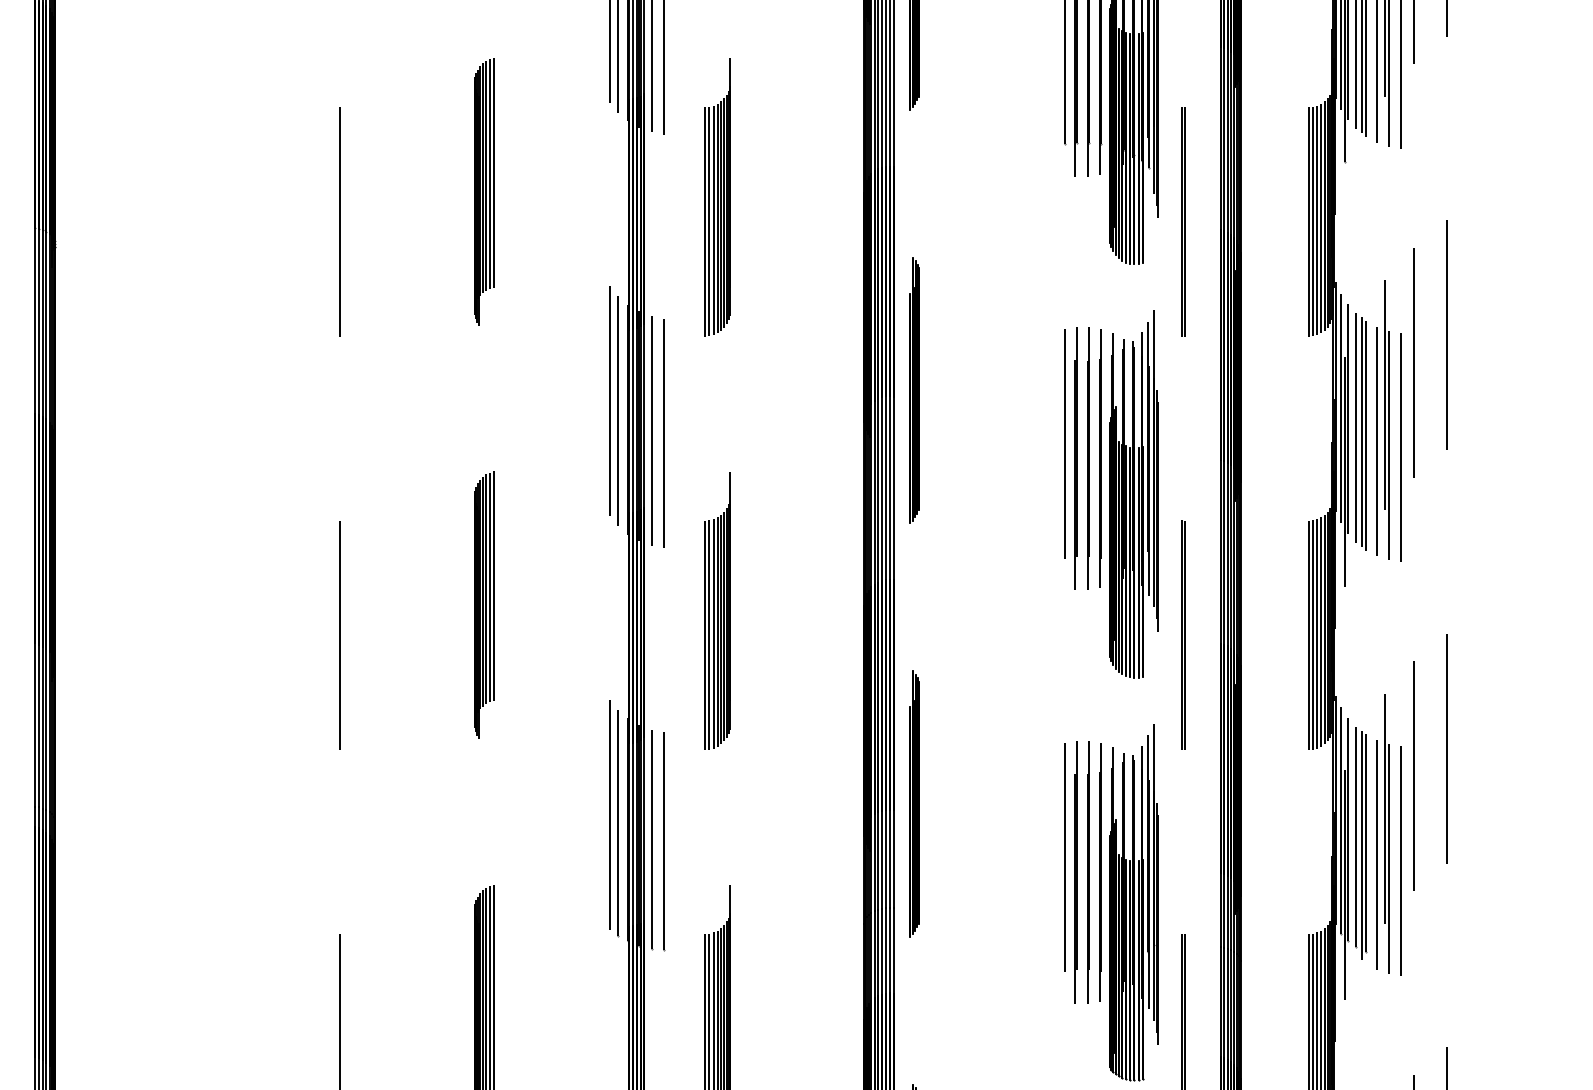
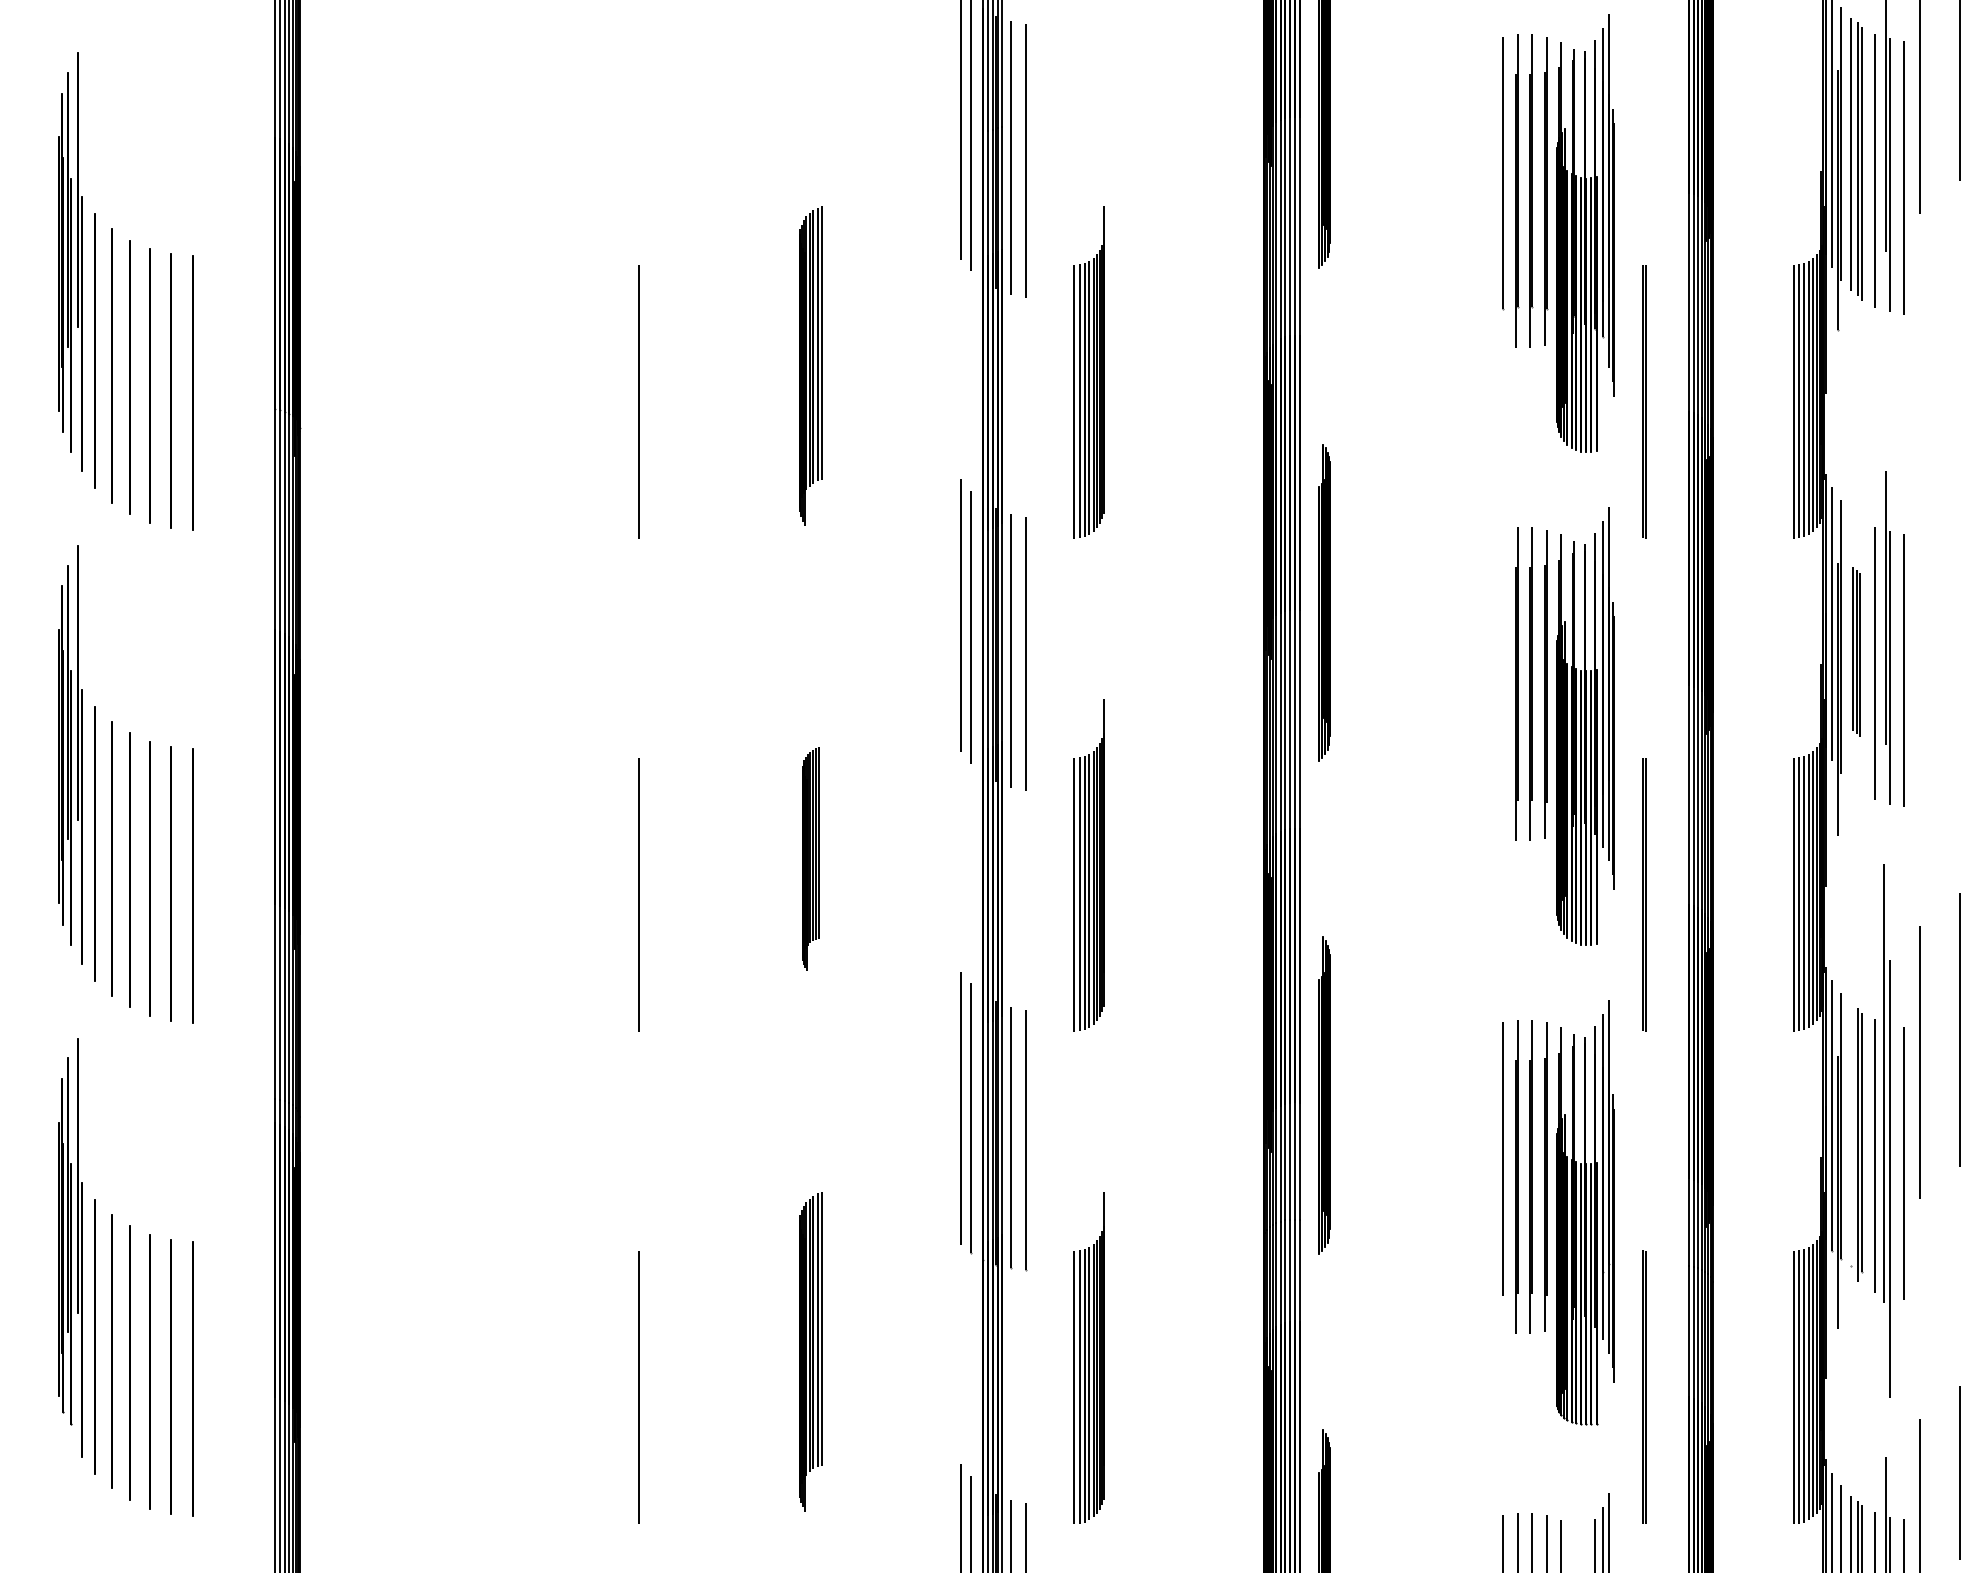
line: (1447, 335) -> (1959, 536), removed
line: (1413, 362) -> (1919, 569), removed
part: (1361, 431) -> (1856, 651), size x0.6
line: (1064, 443) -> (1502, 665), removed
part: (483, 605) -> (810, 858), size x0.7
part: (1387, 833) -> (1887, 1130), size x1.6
line: (1356, 836) -> (1850, 1134), removed

